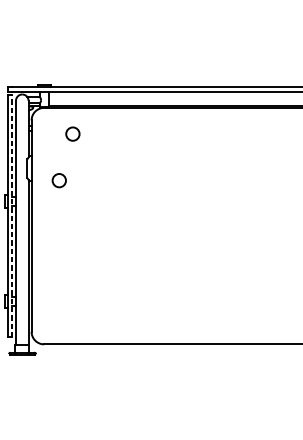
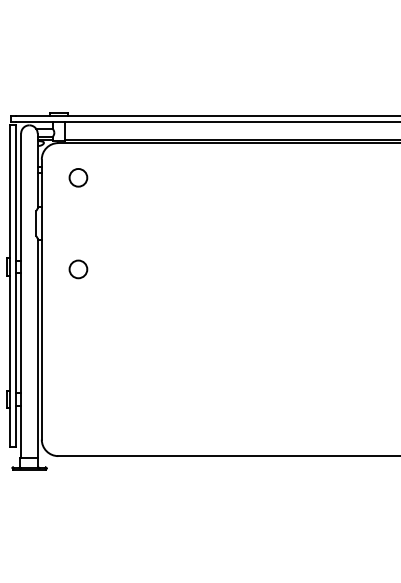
circle: (72, 133) -> (78, 177), moved
circle: (59, 180) -> (78, 269), moved
line: (12, 216) -> (16, 286), dashed -> solid

